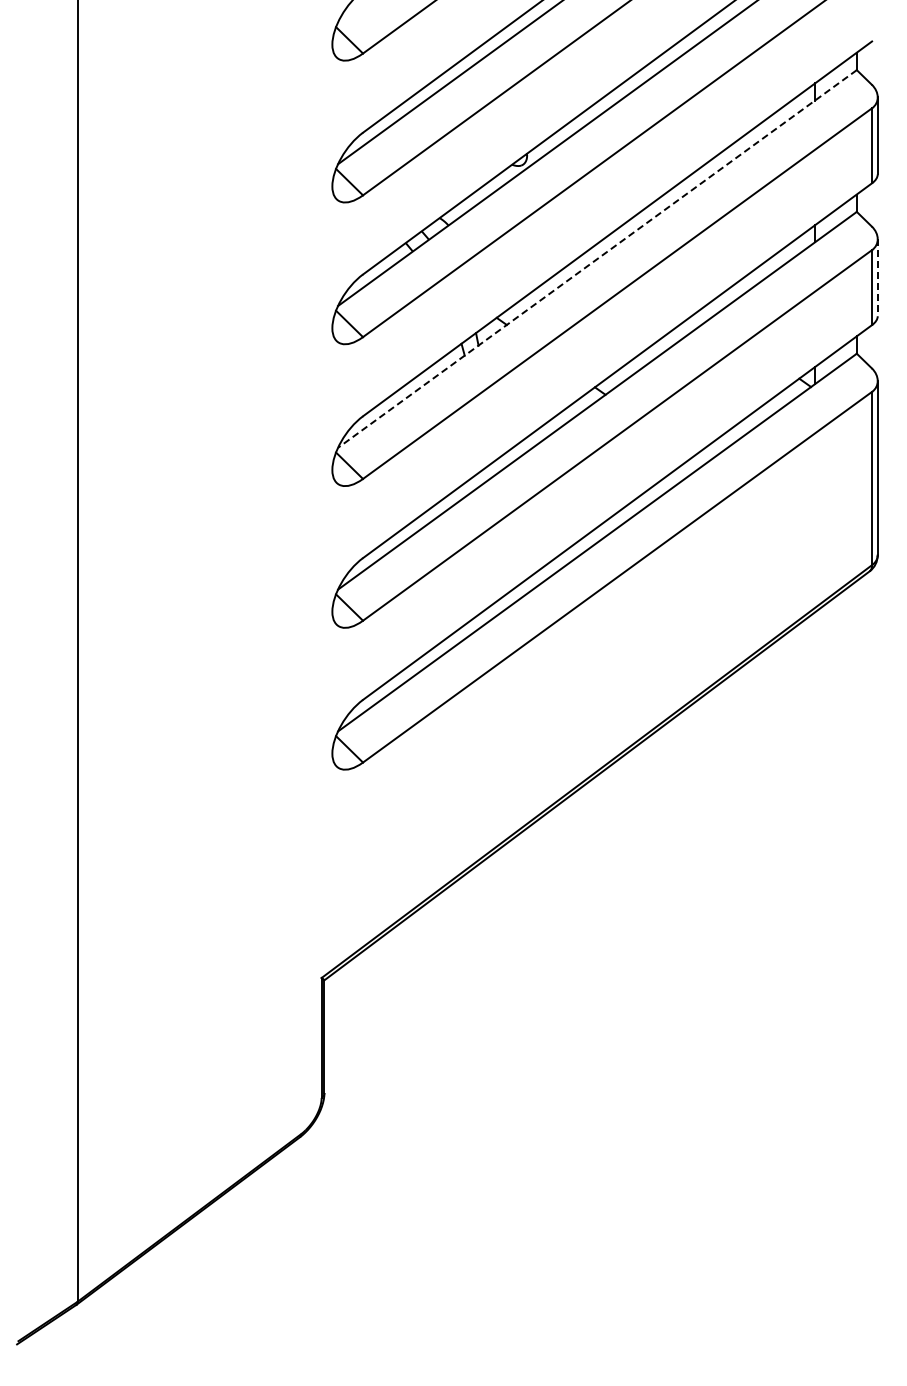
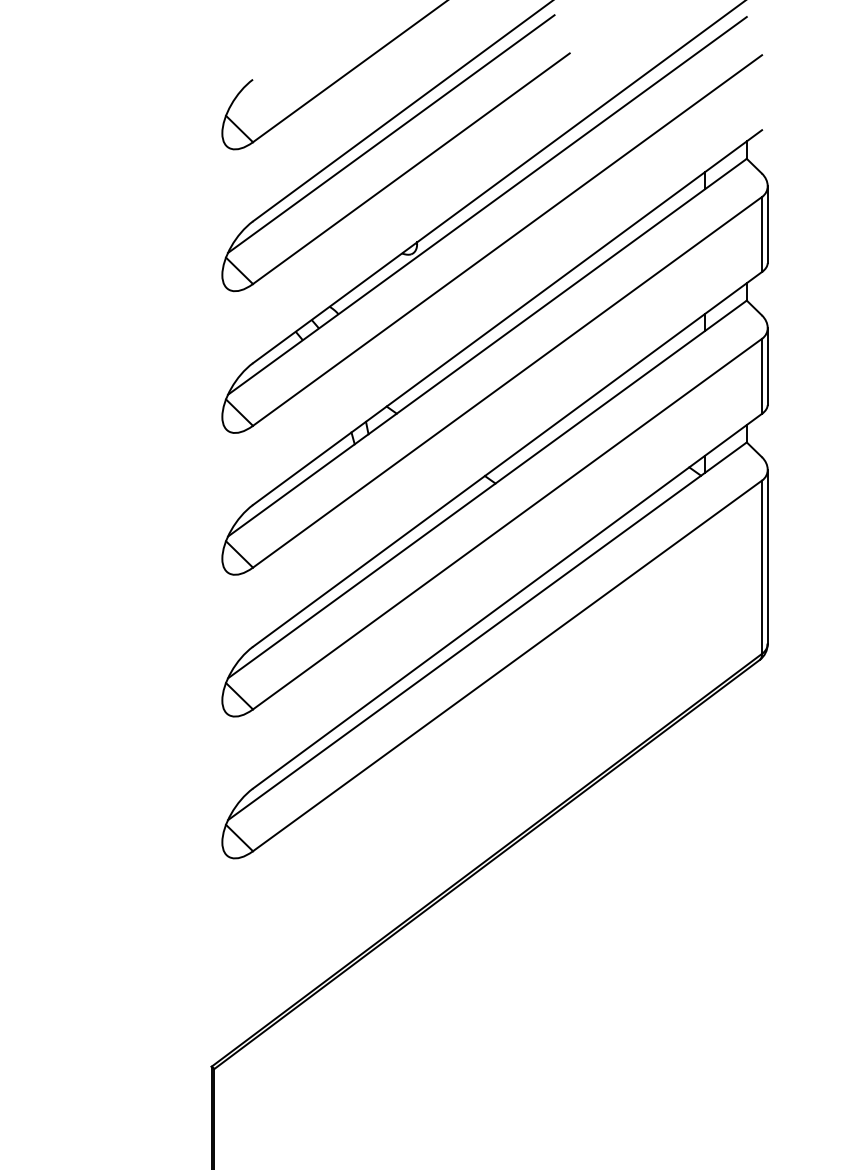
line: (597, 259) -> (487, 348), dashed -> solid
line: (877, 277) -> (767, 366), dashed -> solid

